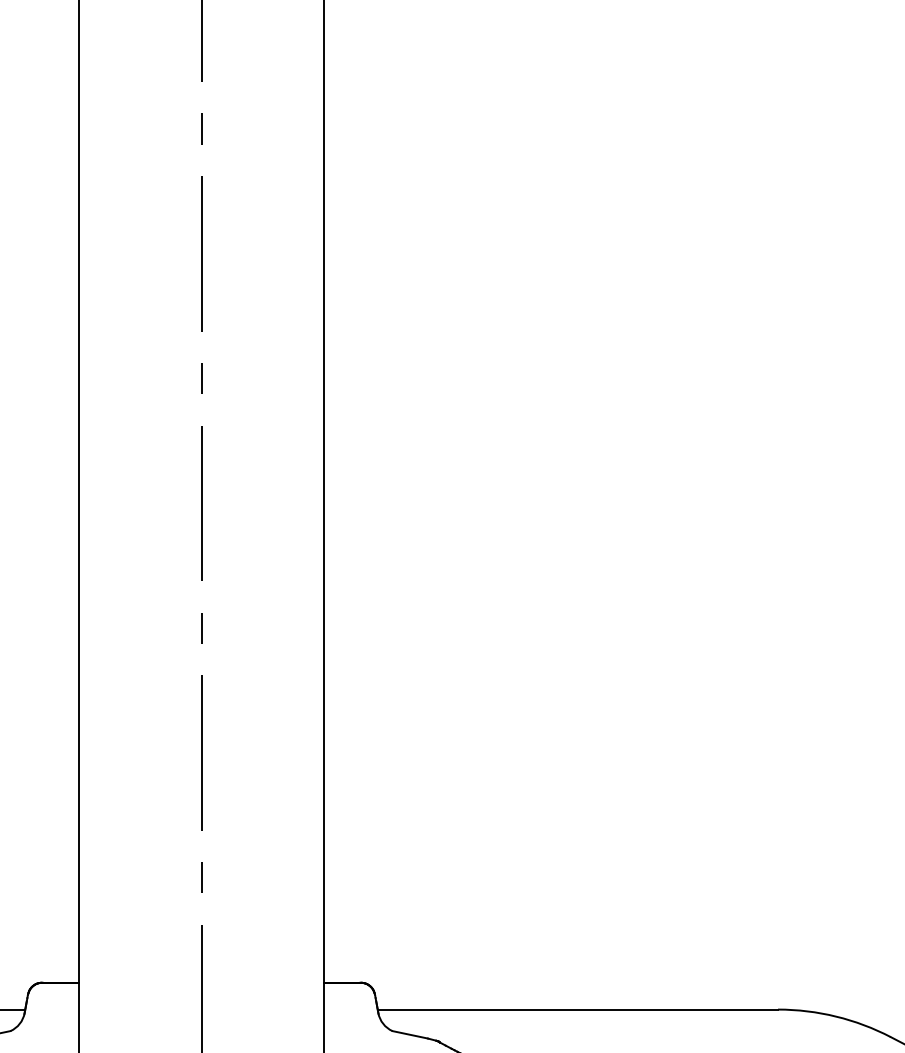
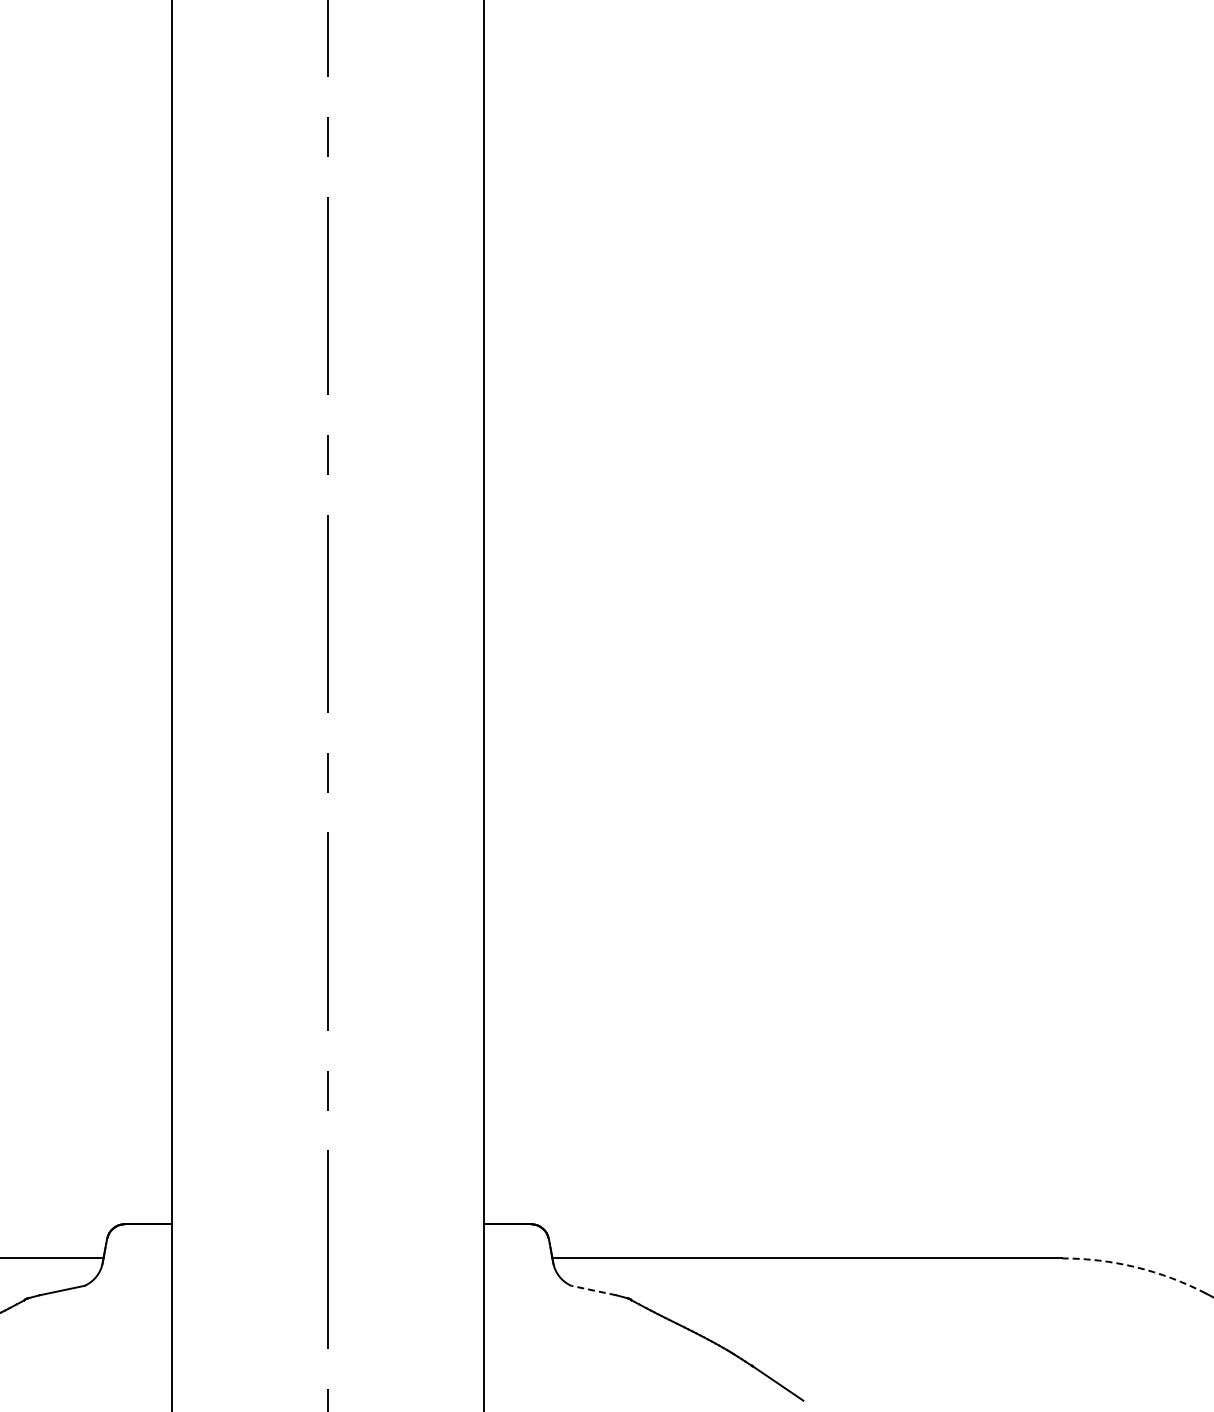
arc: (836, 1016) -> (1136, 1267), solid -> dashed
line: (409, 1034) -> (593, 1290), solid -> dashed

